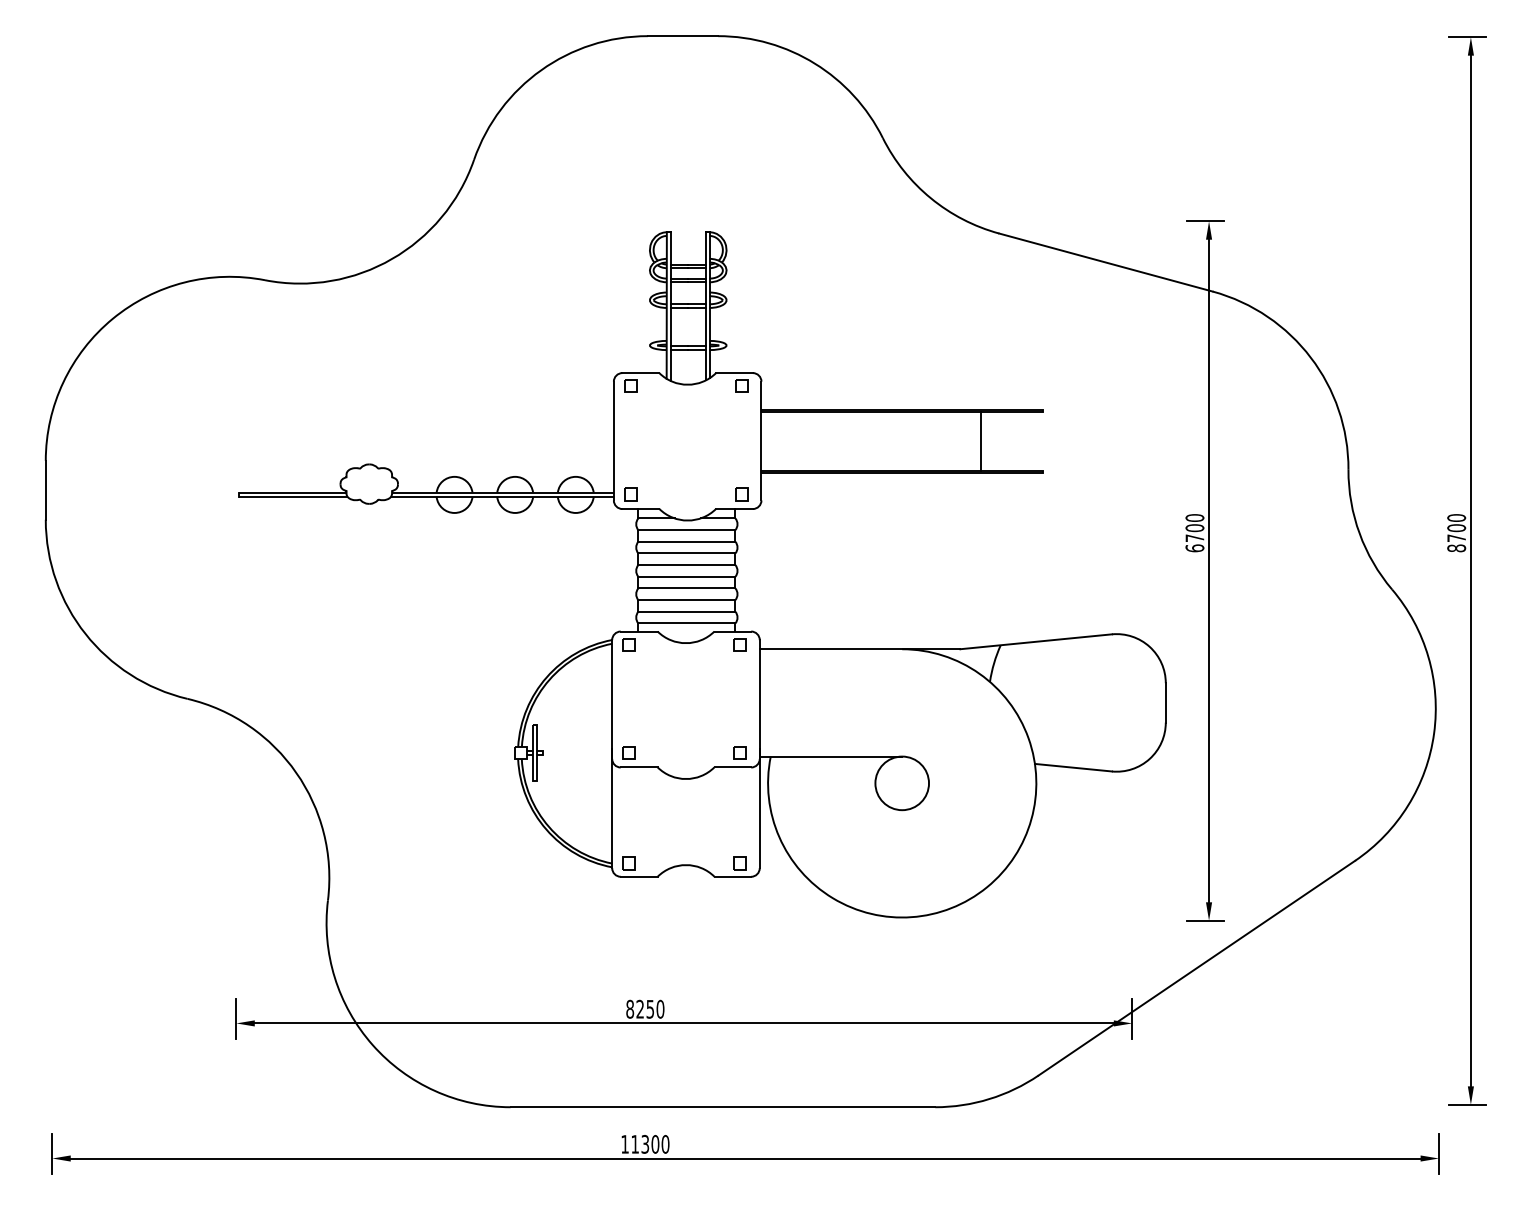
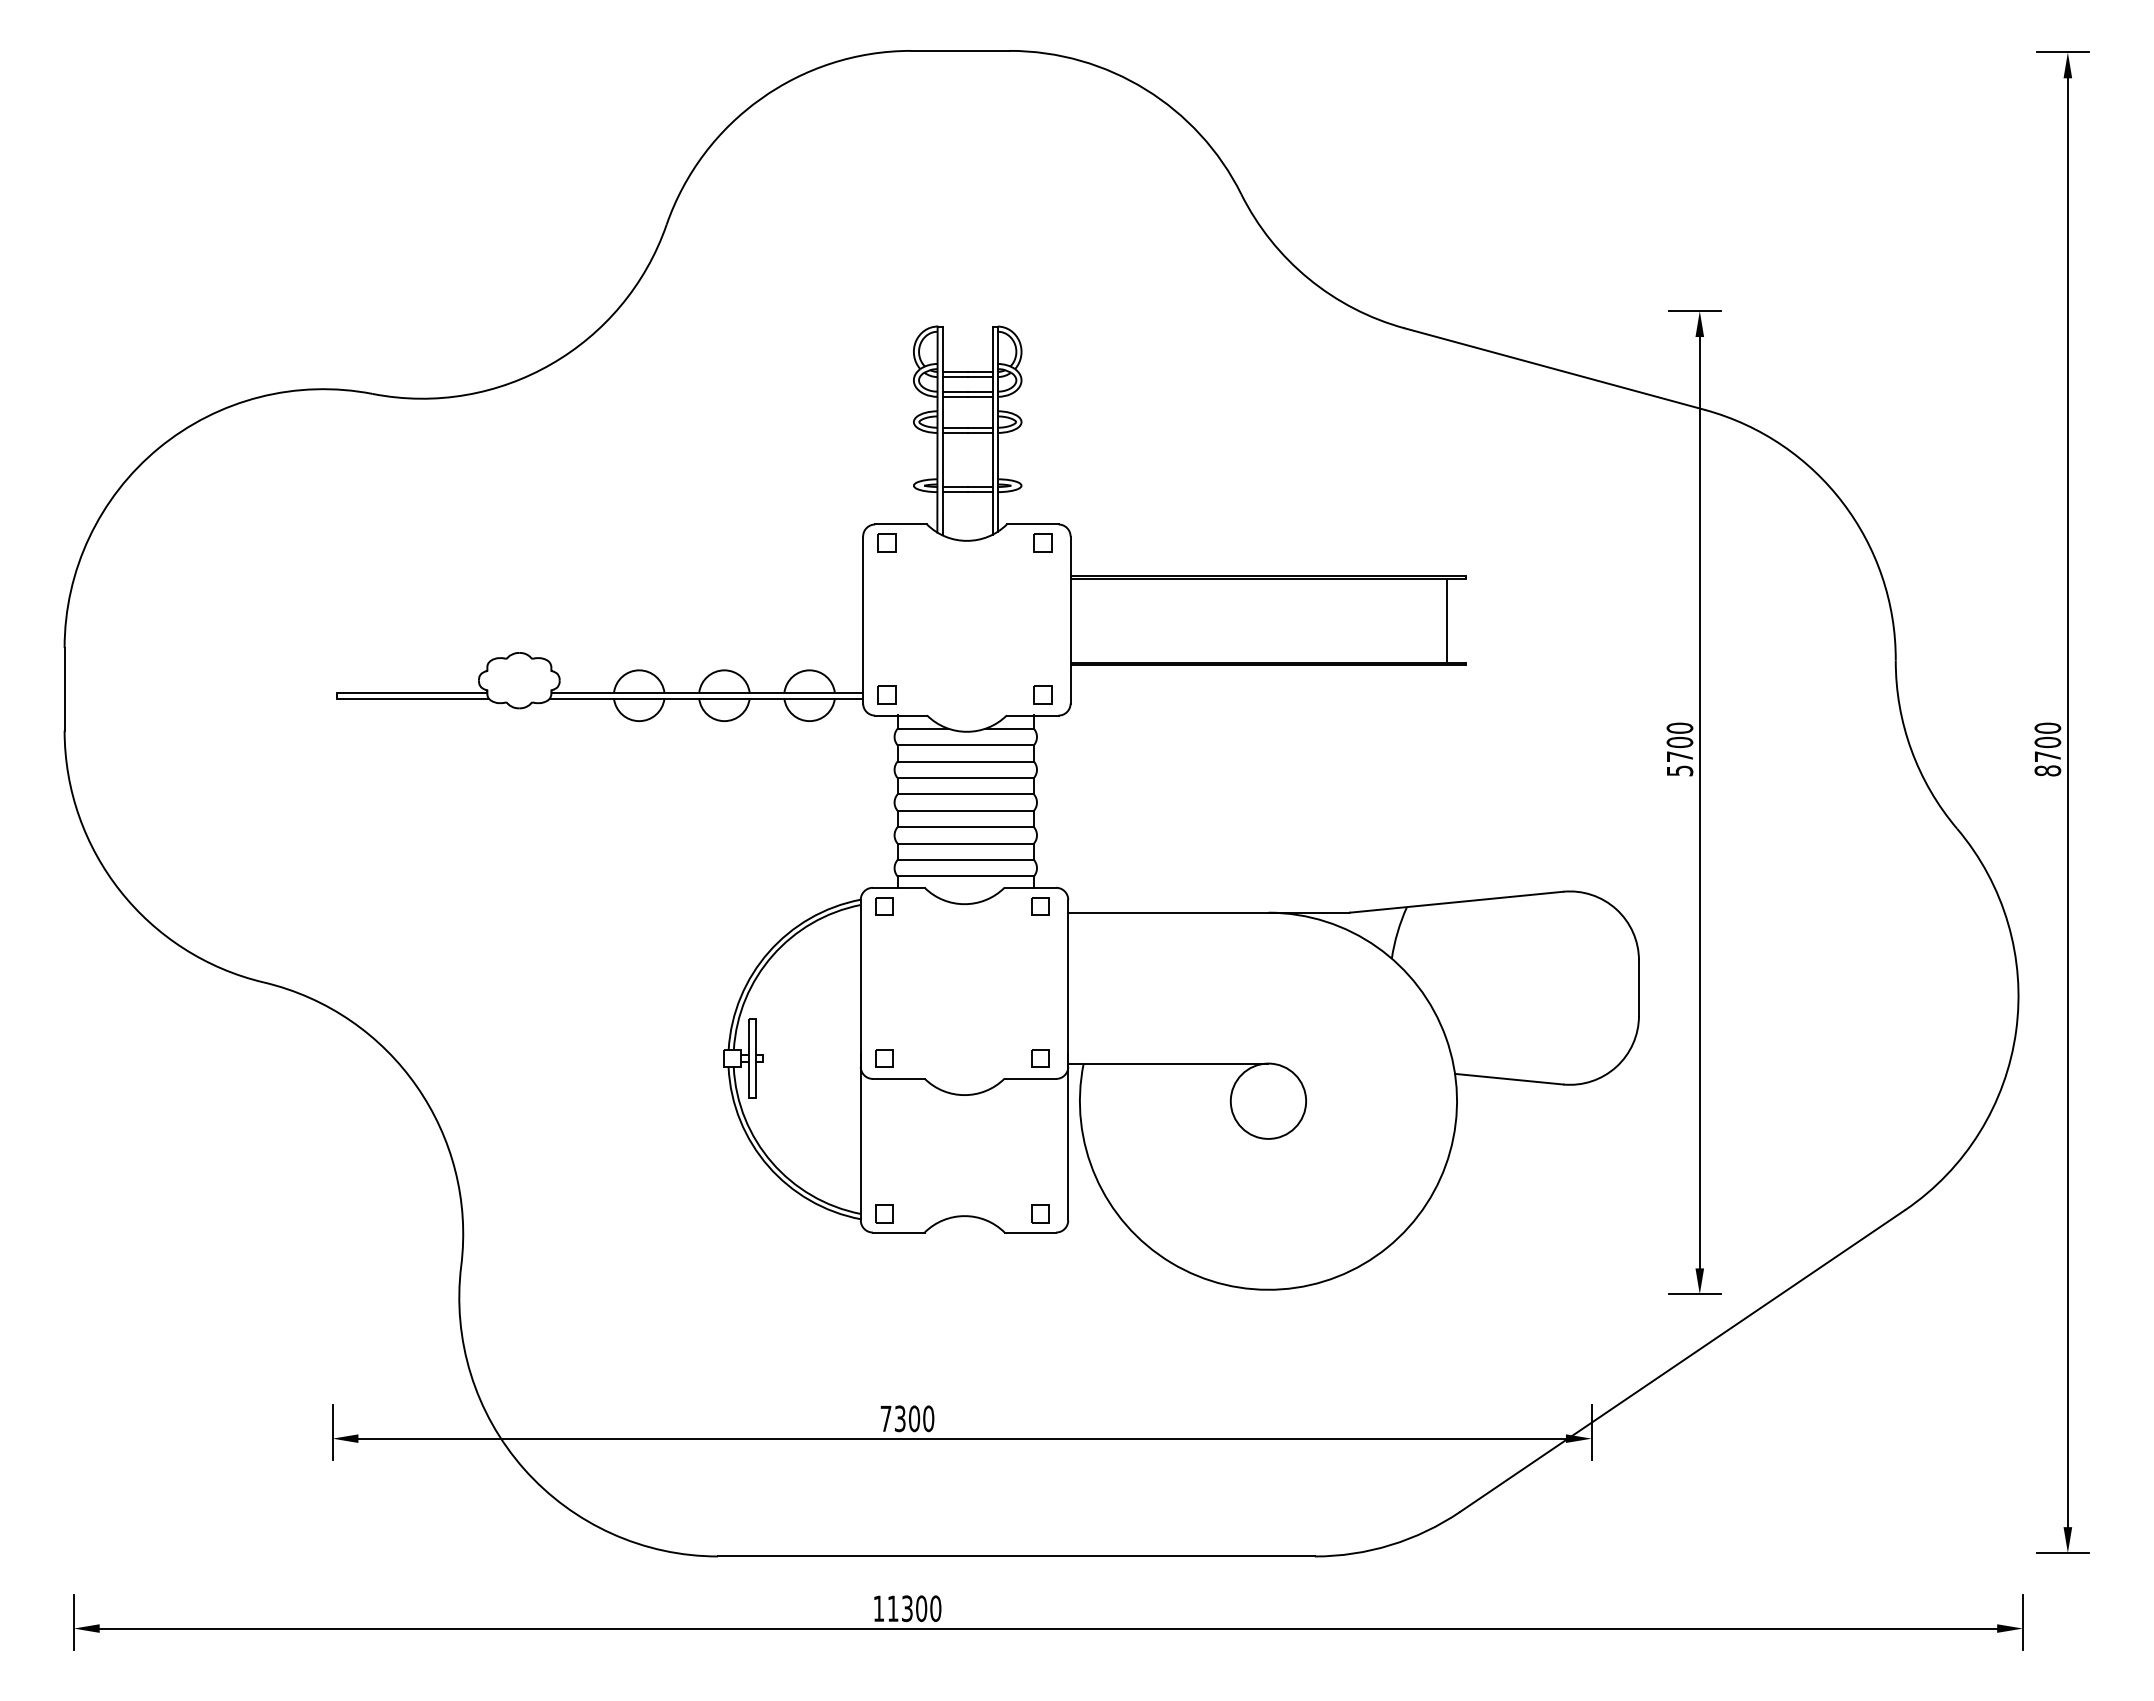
line: (981, 441) -> (1447, 620), moved
text: (1194, 548) -> (1679, 770), 6700 -> 5700
text: (640, 1009) -> (900, 1418), 8250 -> 7300

